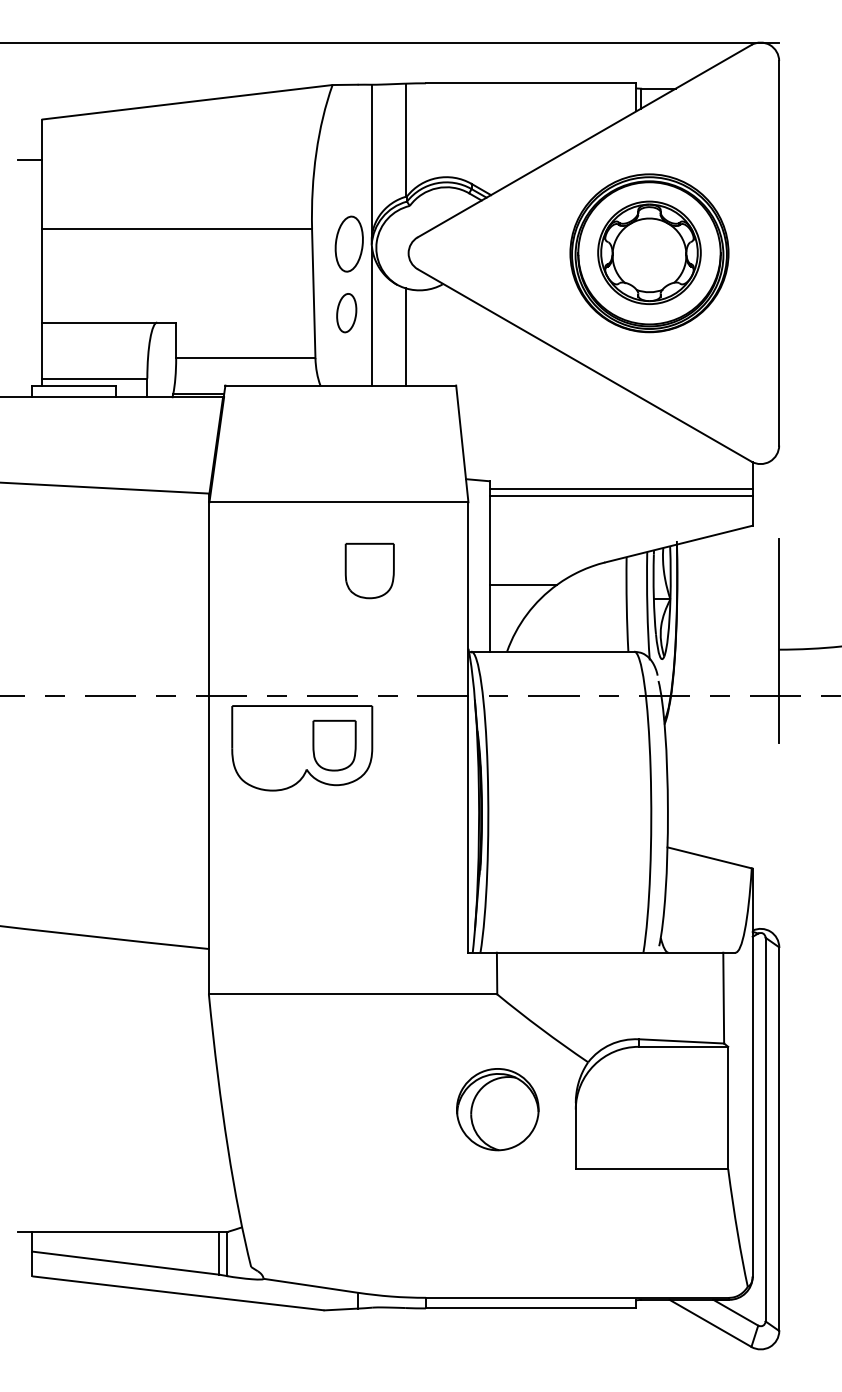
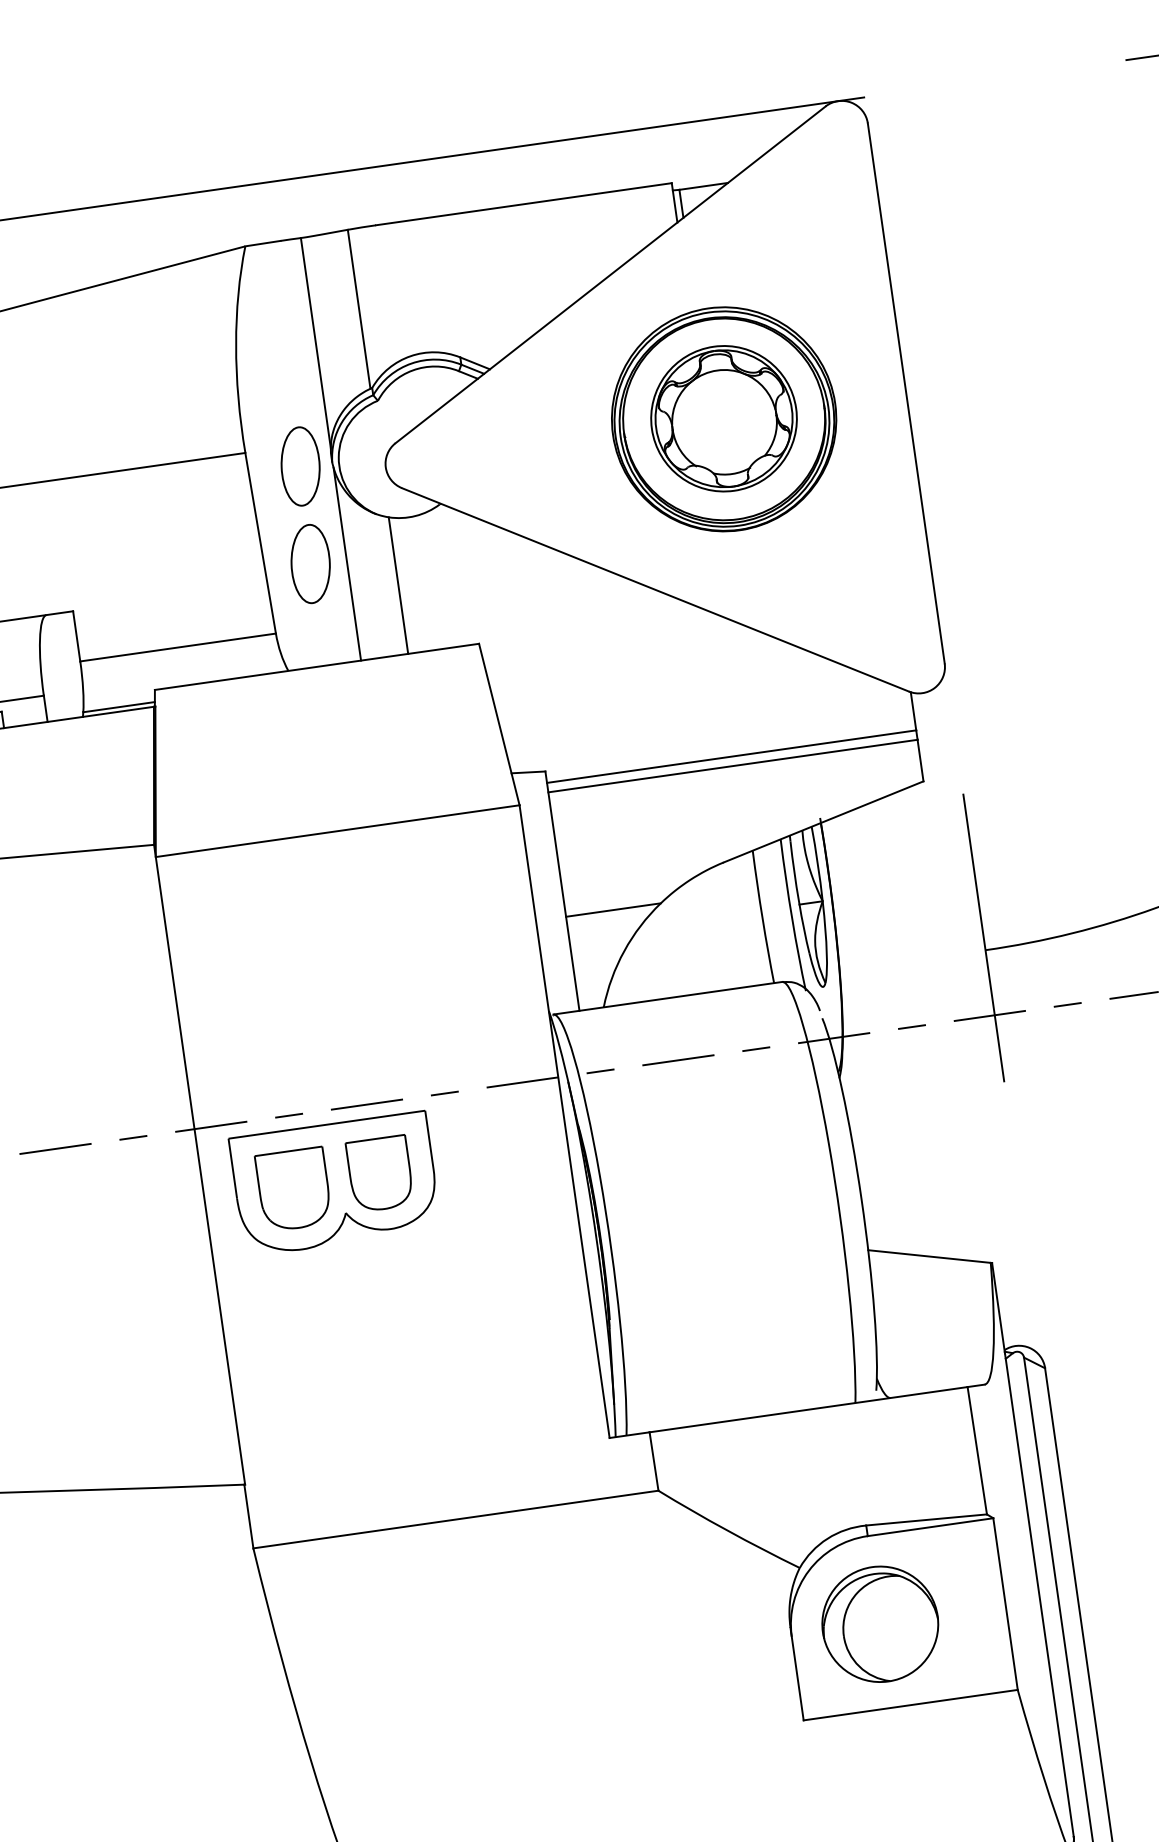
part: (346, 312) -> (310, 563), size x1.43
part: (369, 570) -> (293, 1188), moved
part: (497, 1109) -> (879, 1624), moved

